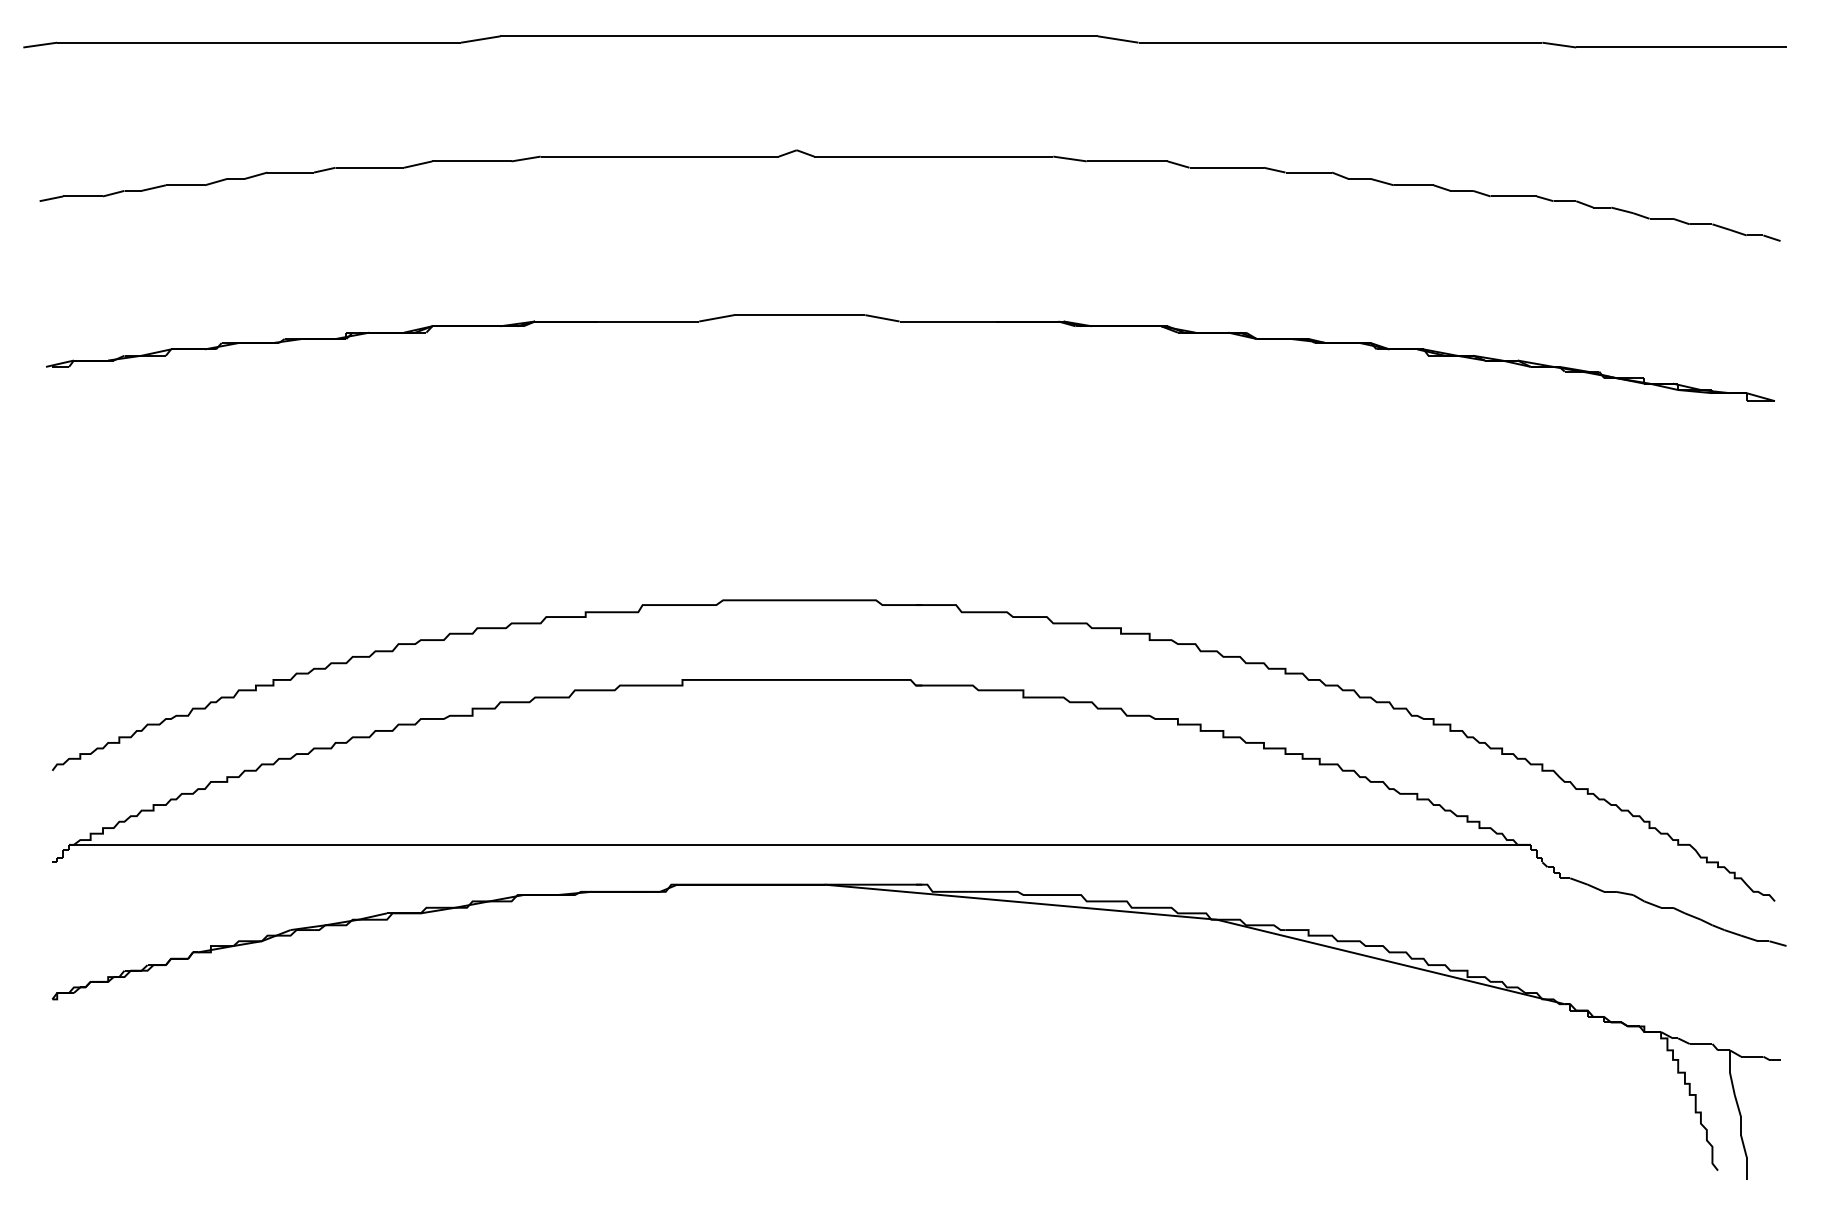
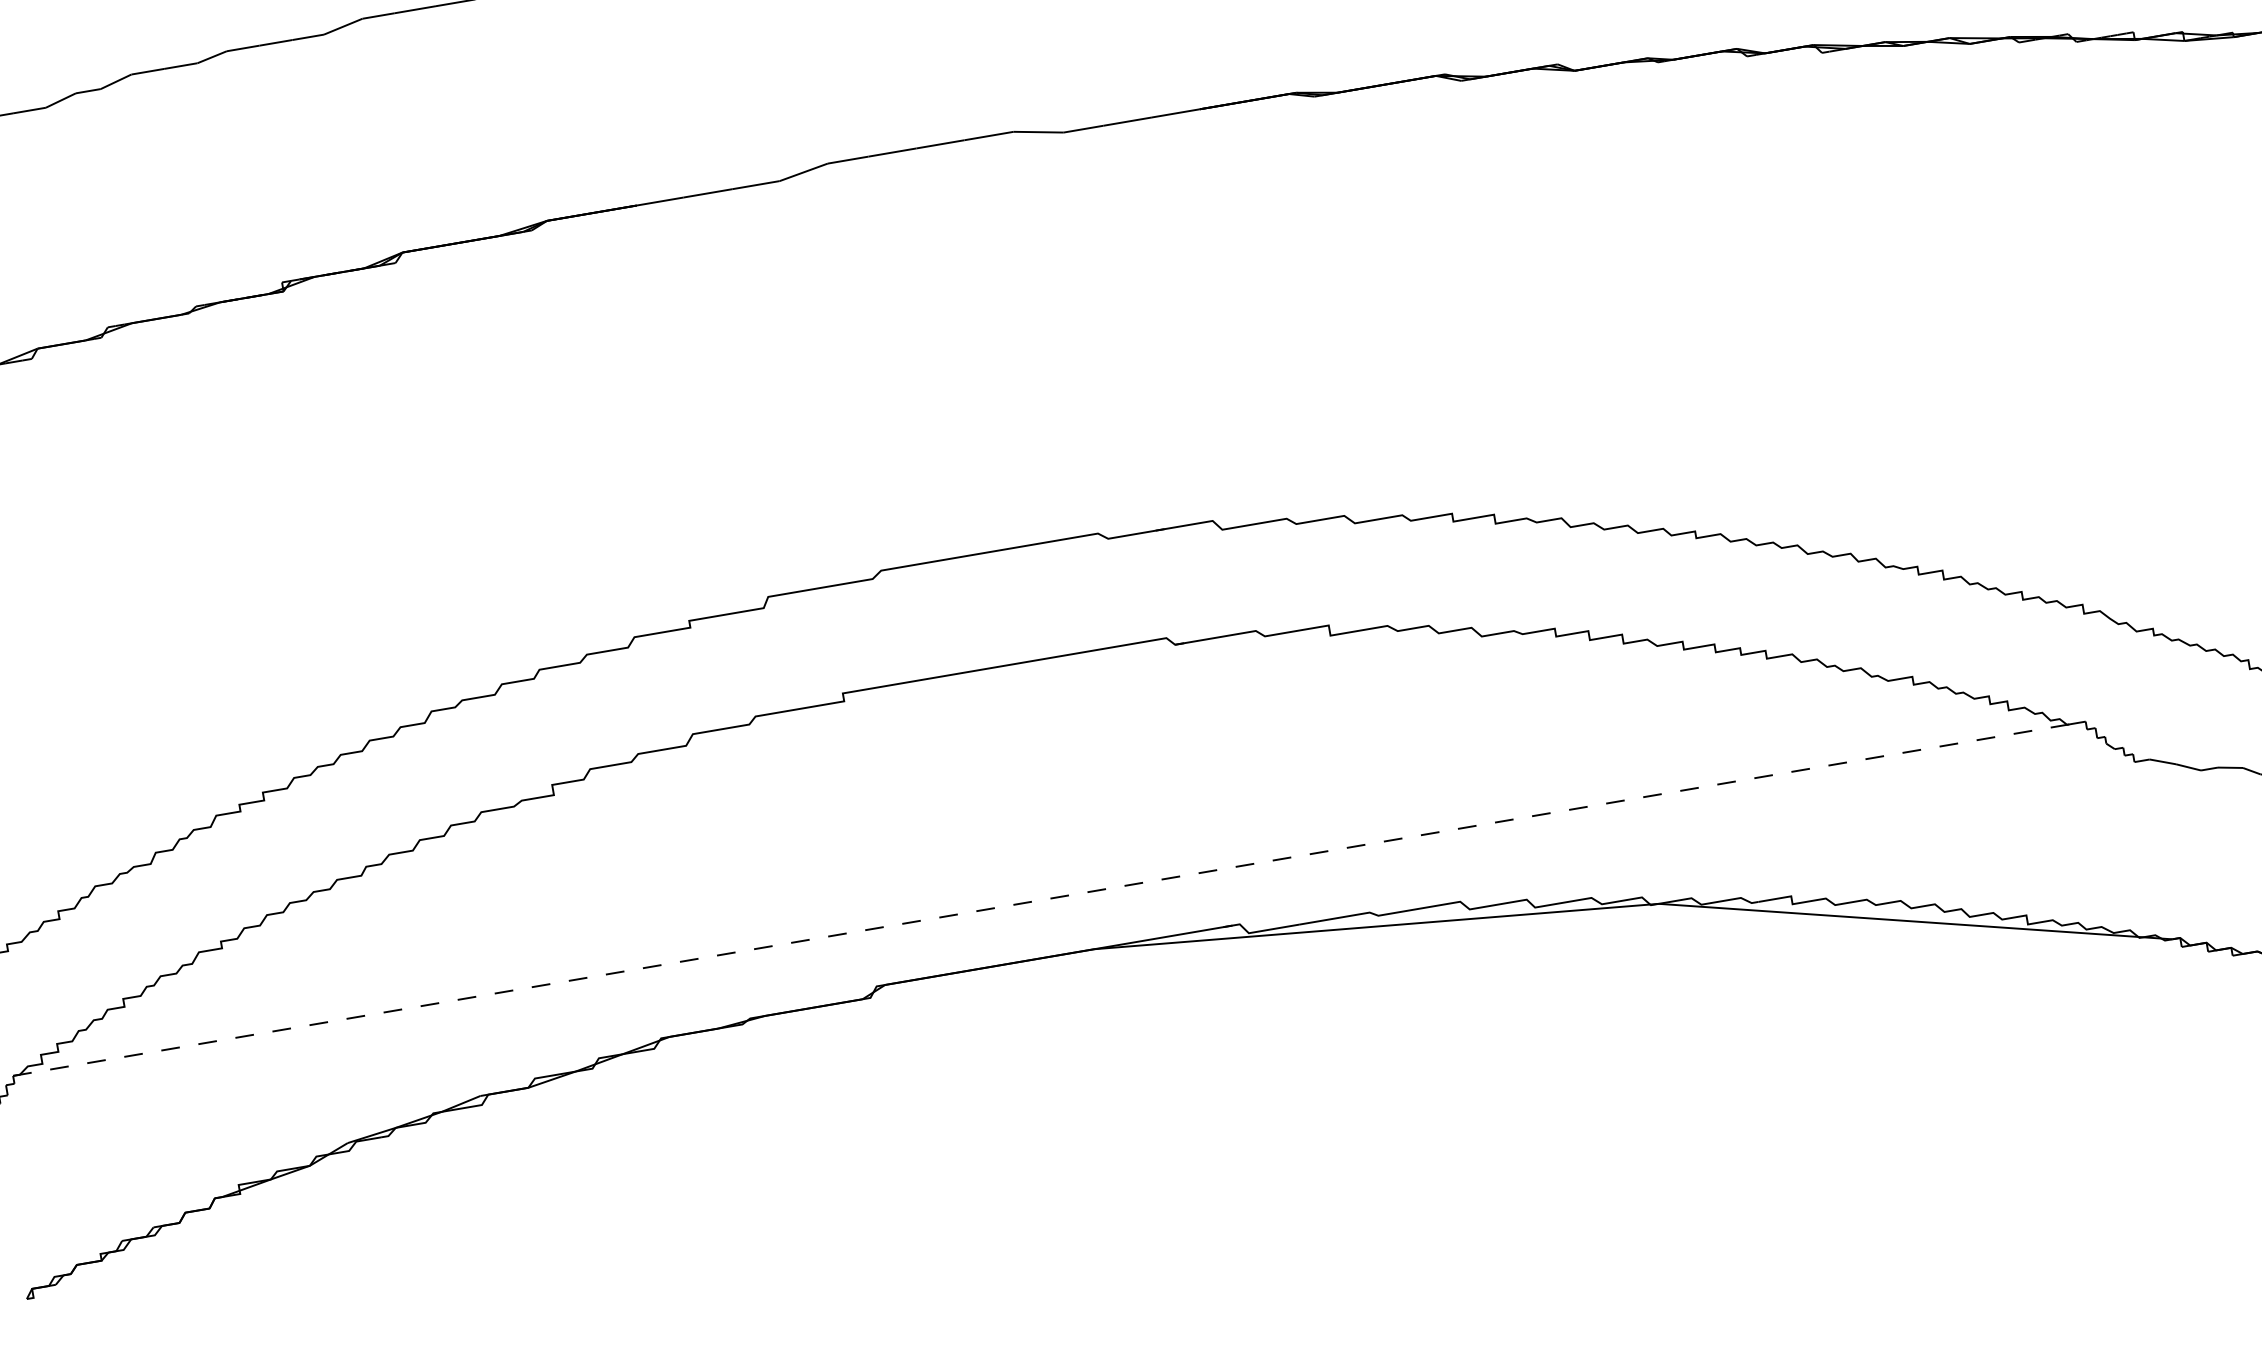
line: (799, 844) -> (1048, 898), solid -> dashed

